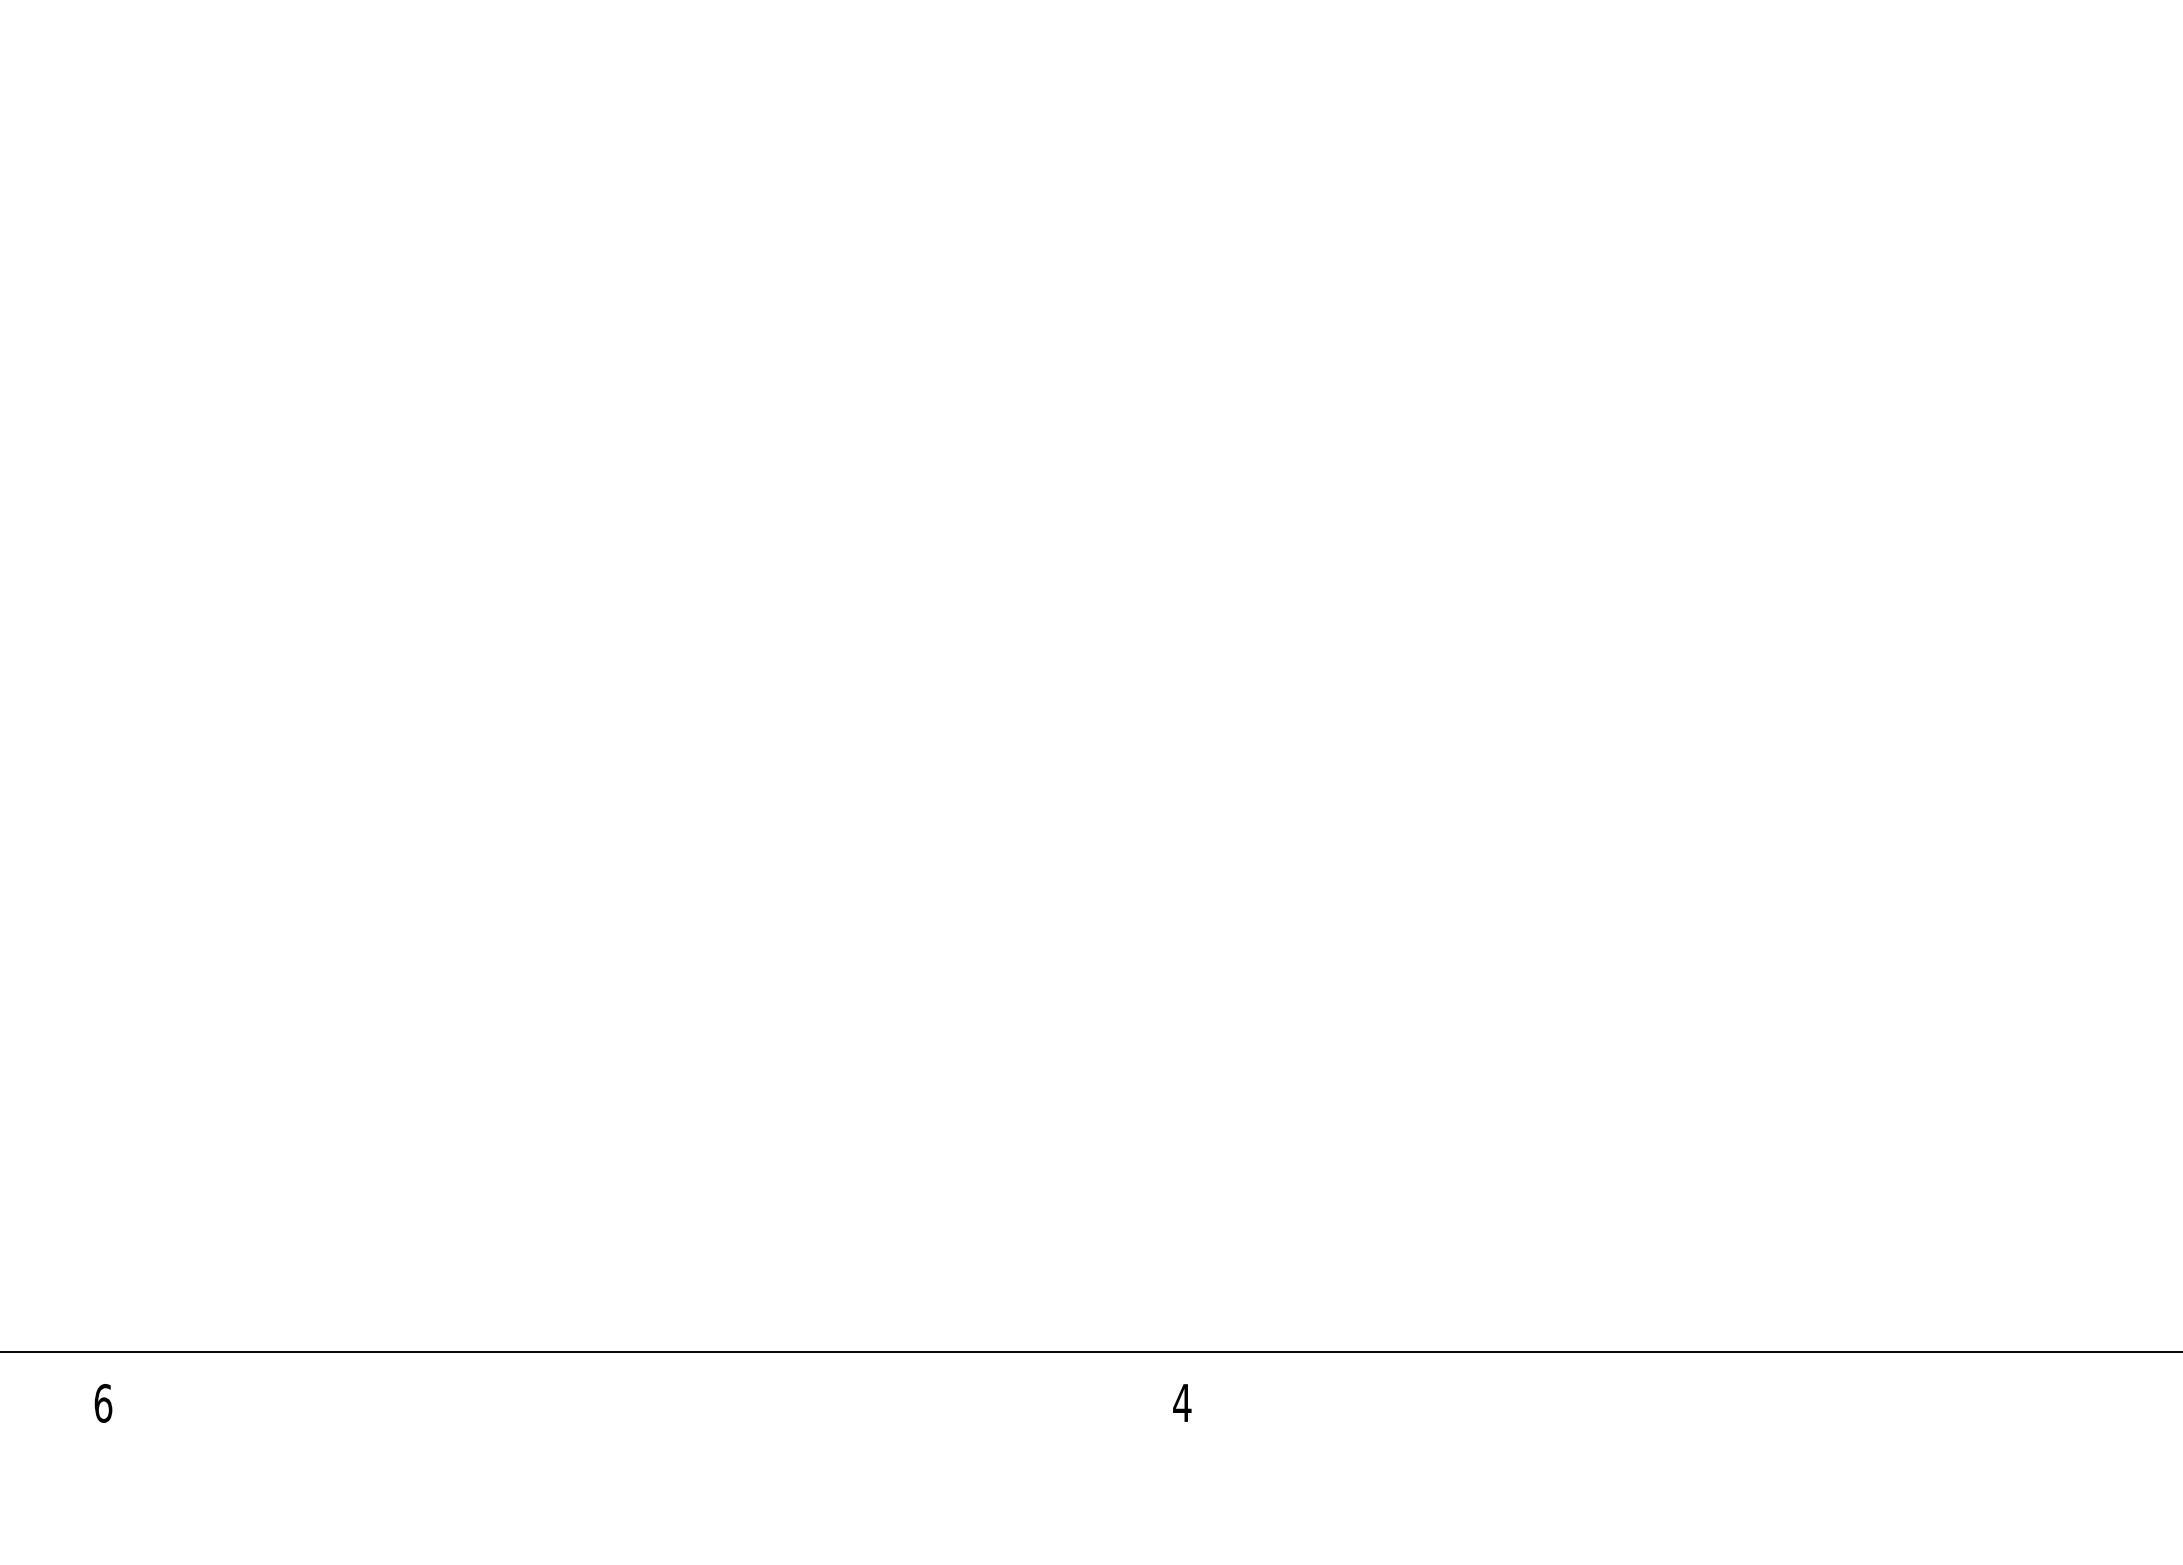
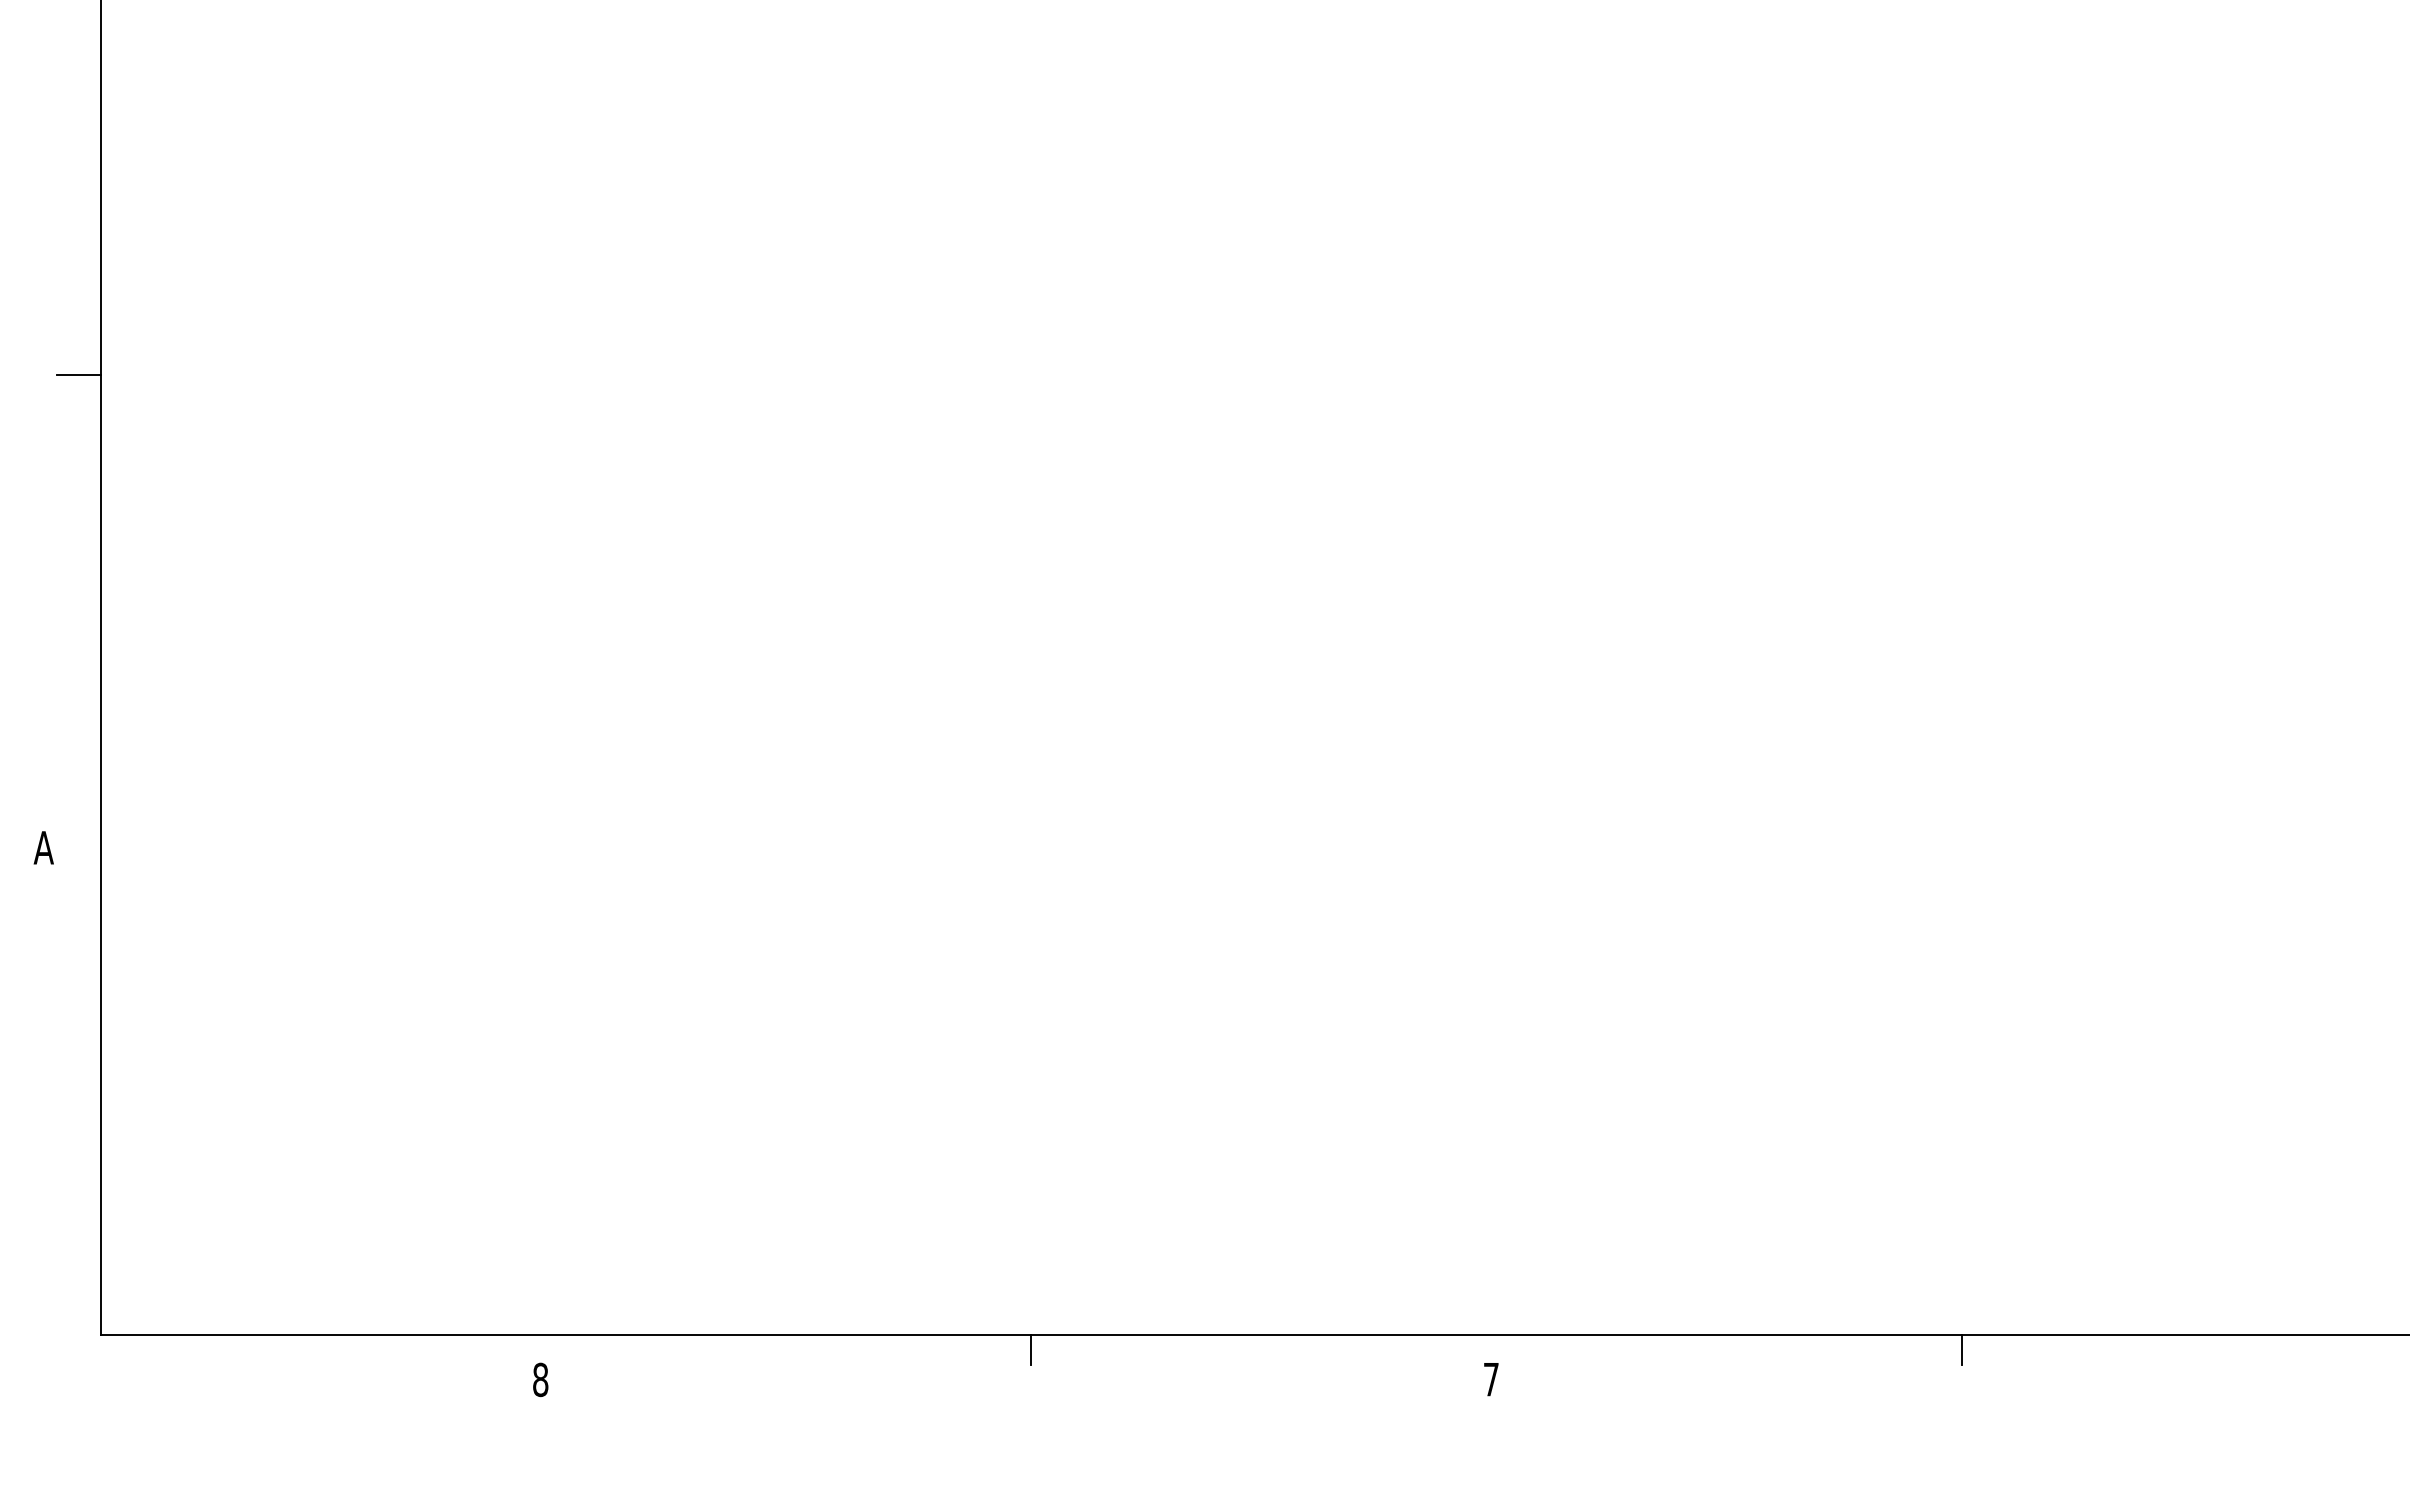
line: (660, 1368) -> (1031, 1349), added
line: (1715, 1368) -> (1961, 1349), added
text: (103, 1402) -> (540, 1379), 6 -> 8
text: (1182, 1402) -> (1491, 1379), 4 -> 7

